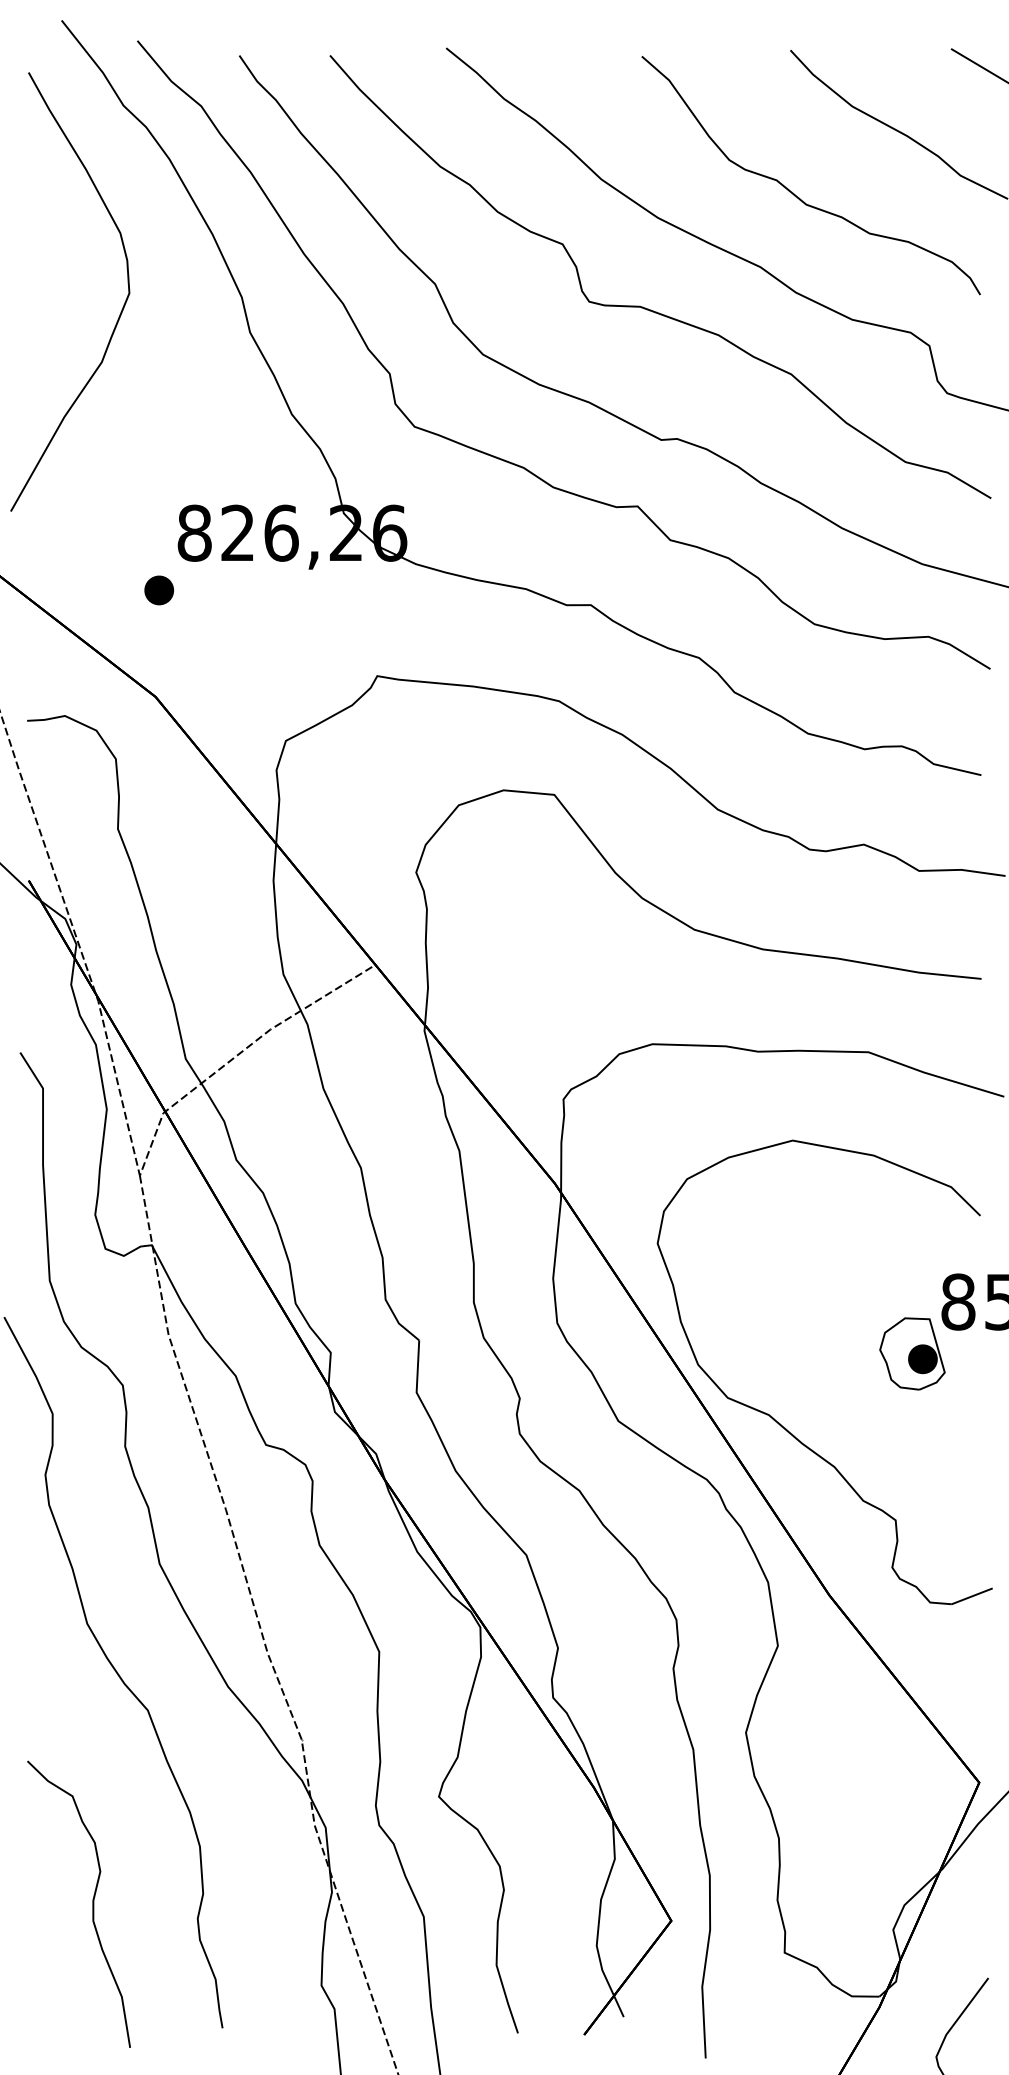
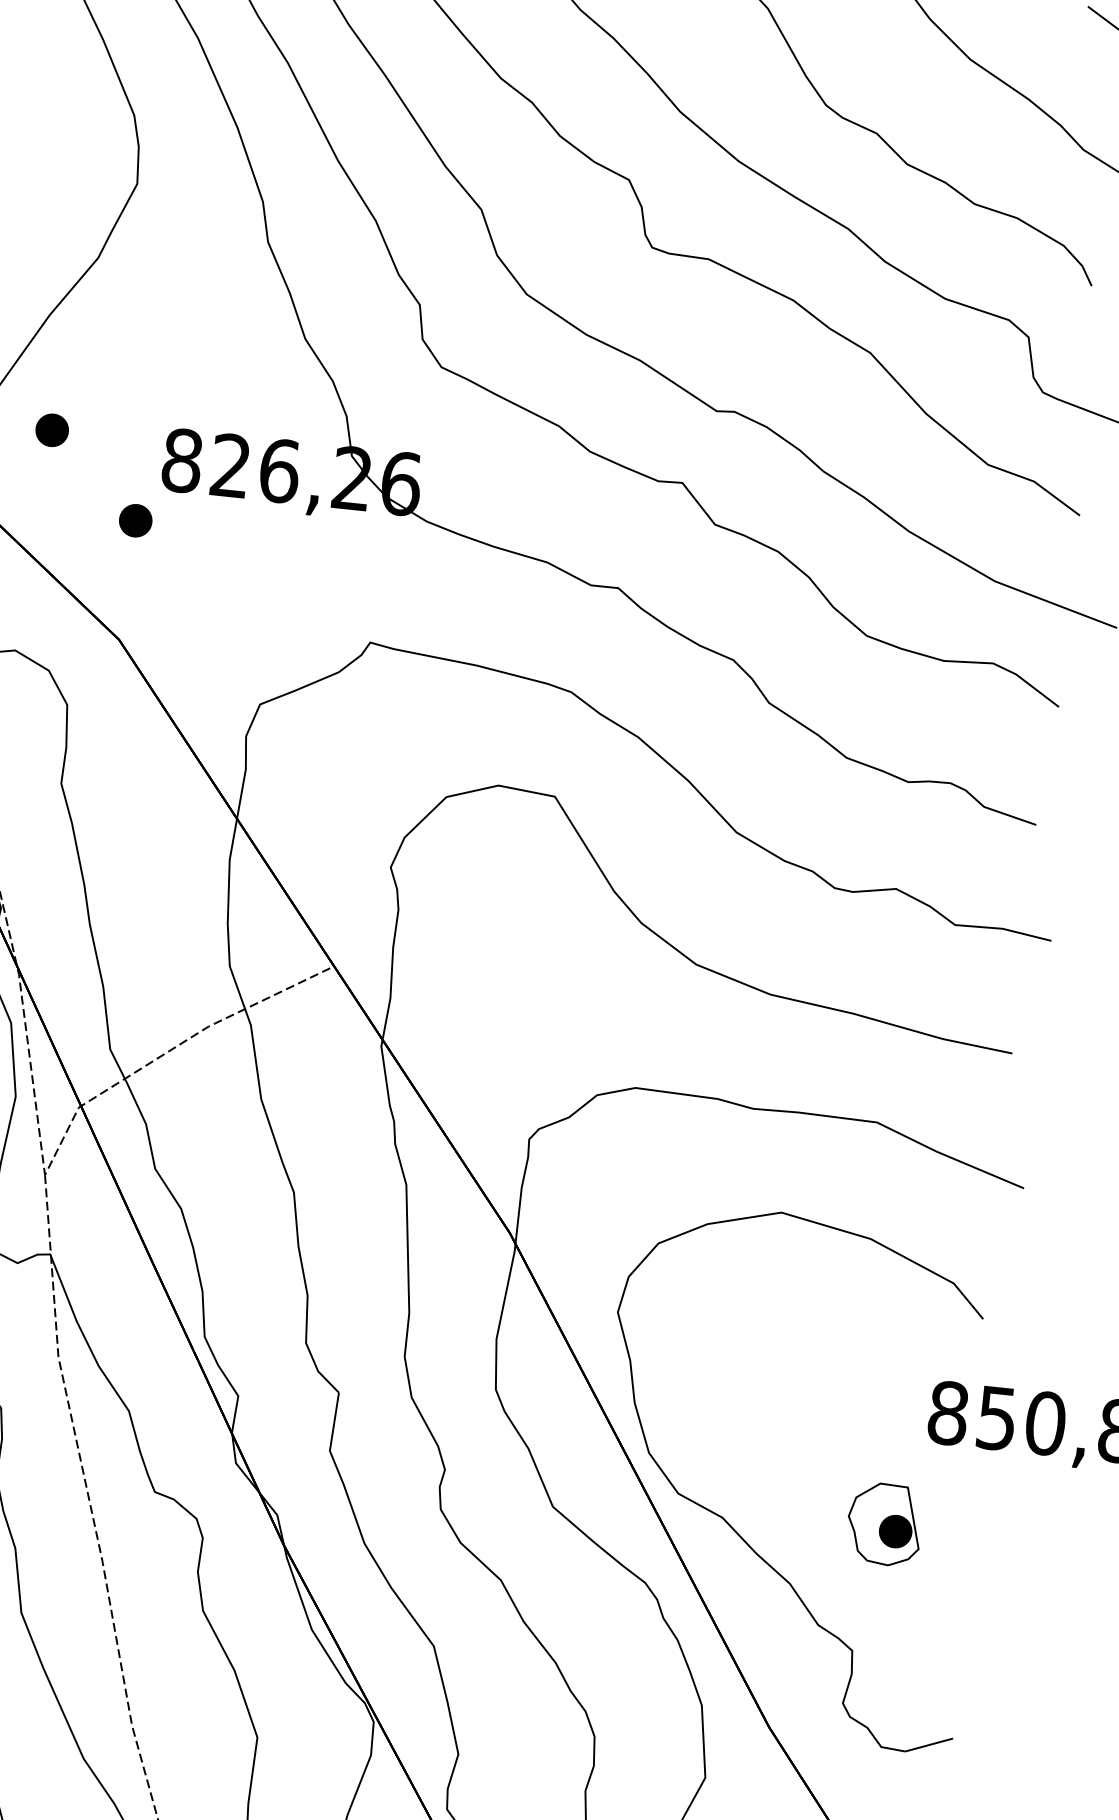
part: (76, 518) -> (51, 430), added
part: (912, 1353) -> (884, 1523), moved

